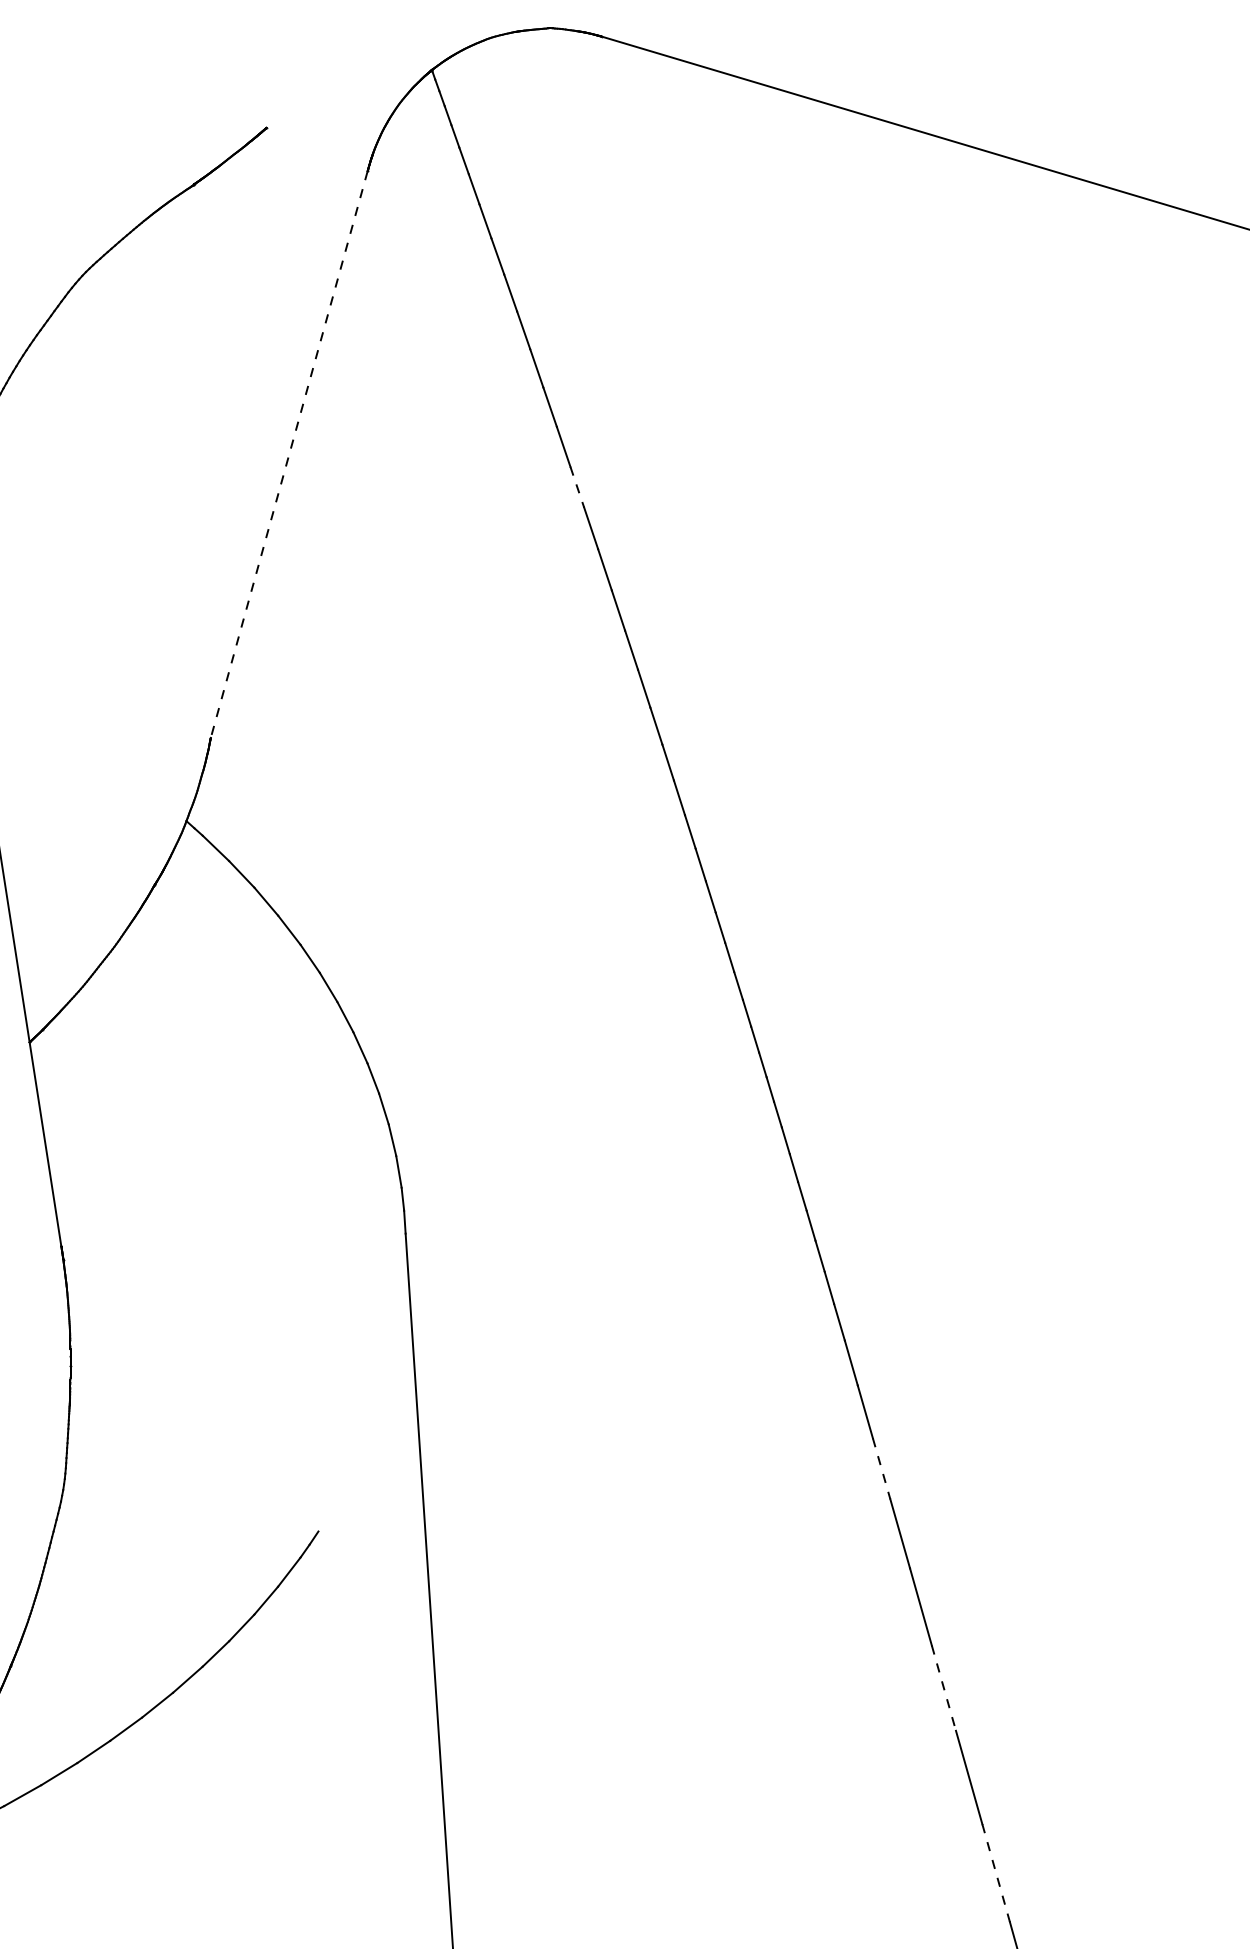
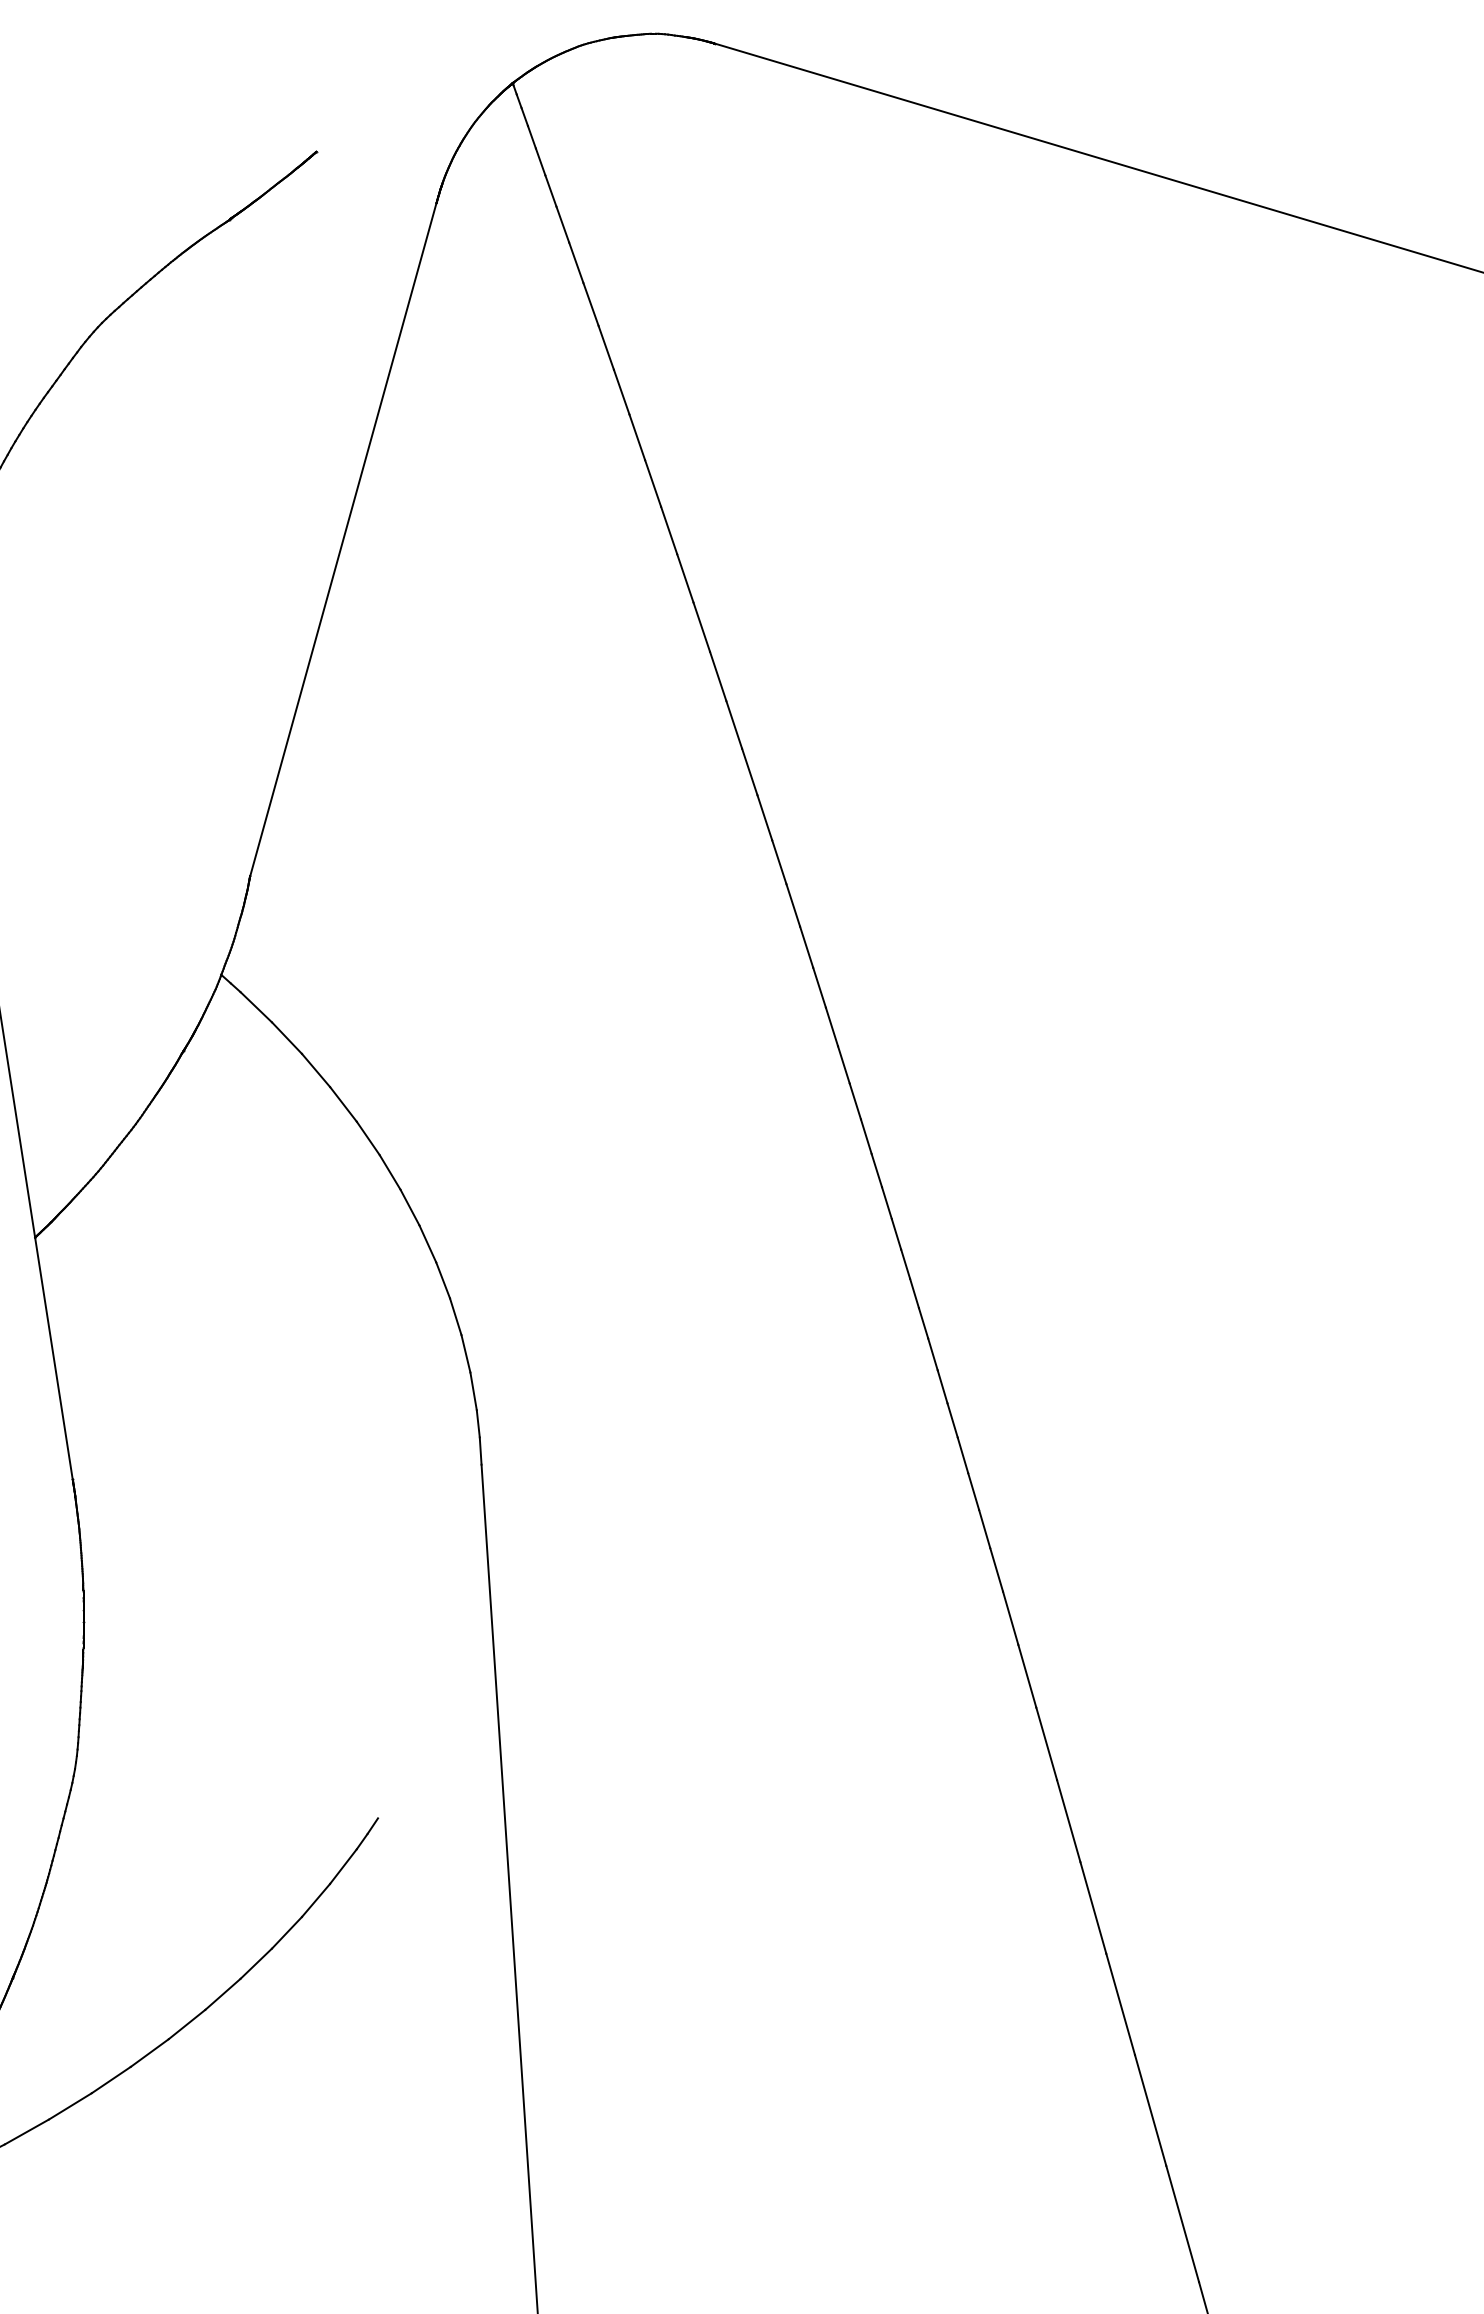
line: (288, 456) -> (342, 541), dashed -> solid
line: (577, 487) -> (685, 578), dashed -> solid
line: (881, 1468) -> (1046, 1743), dashed -> solid
line: (944, 1688) -> (1121, 2004), dashed -> solid
line: (996, 1873) -> (1183, 2224), dashed -> solid

